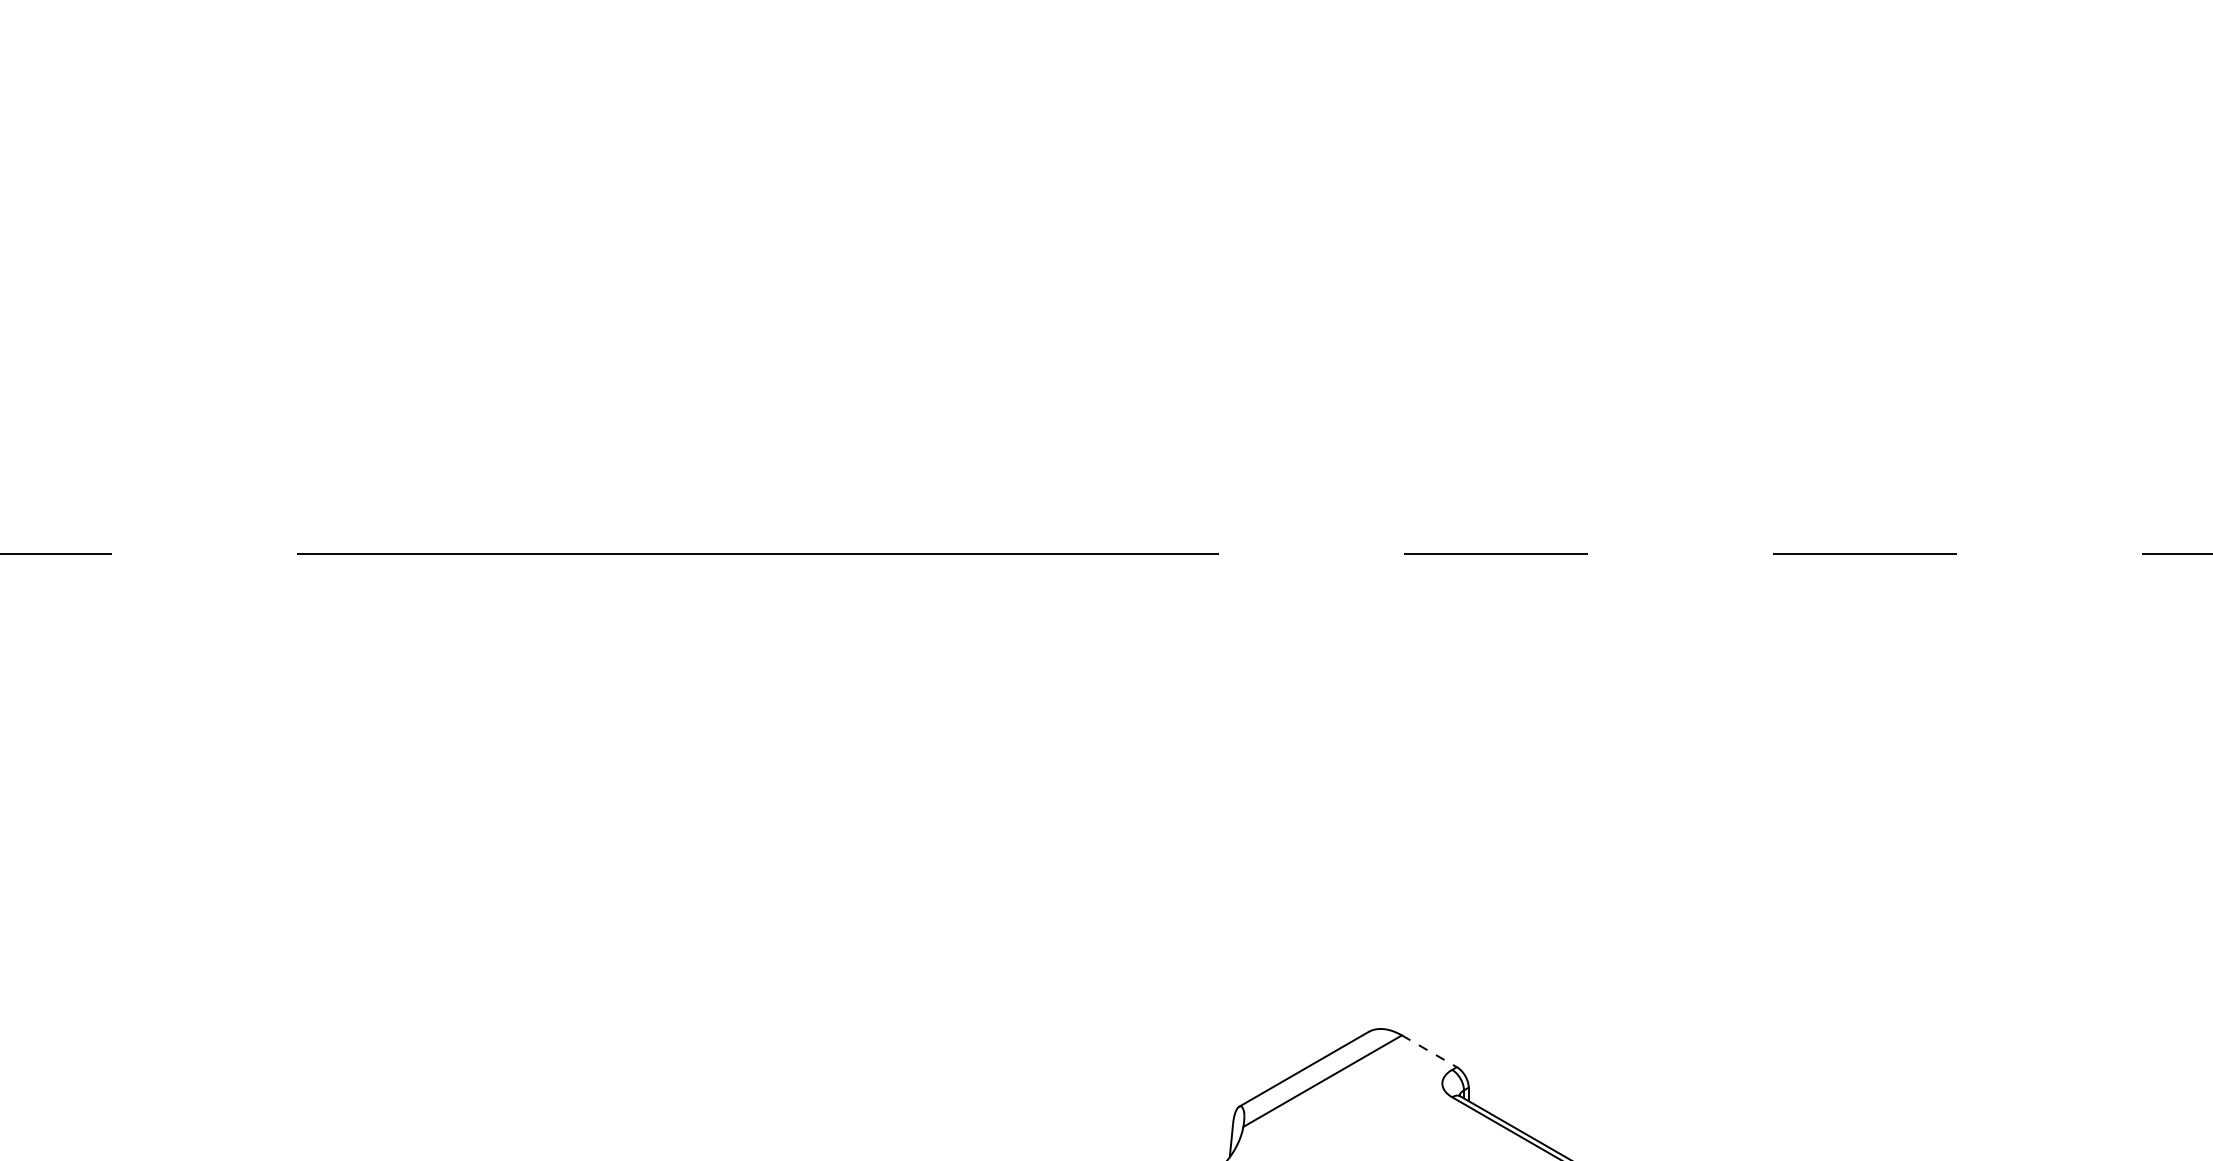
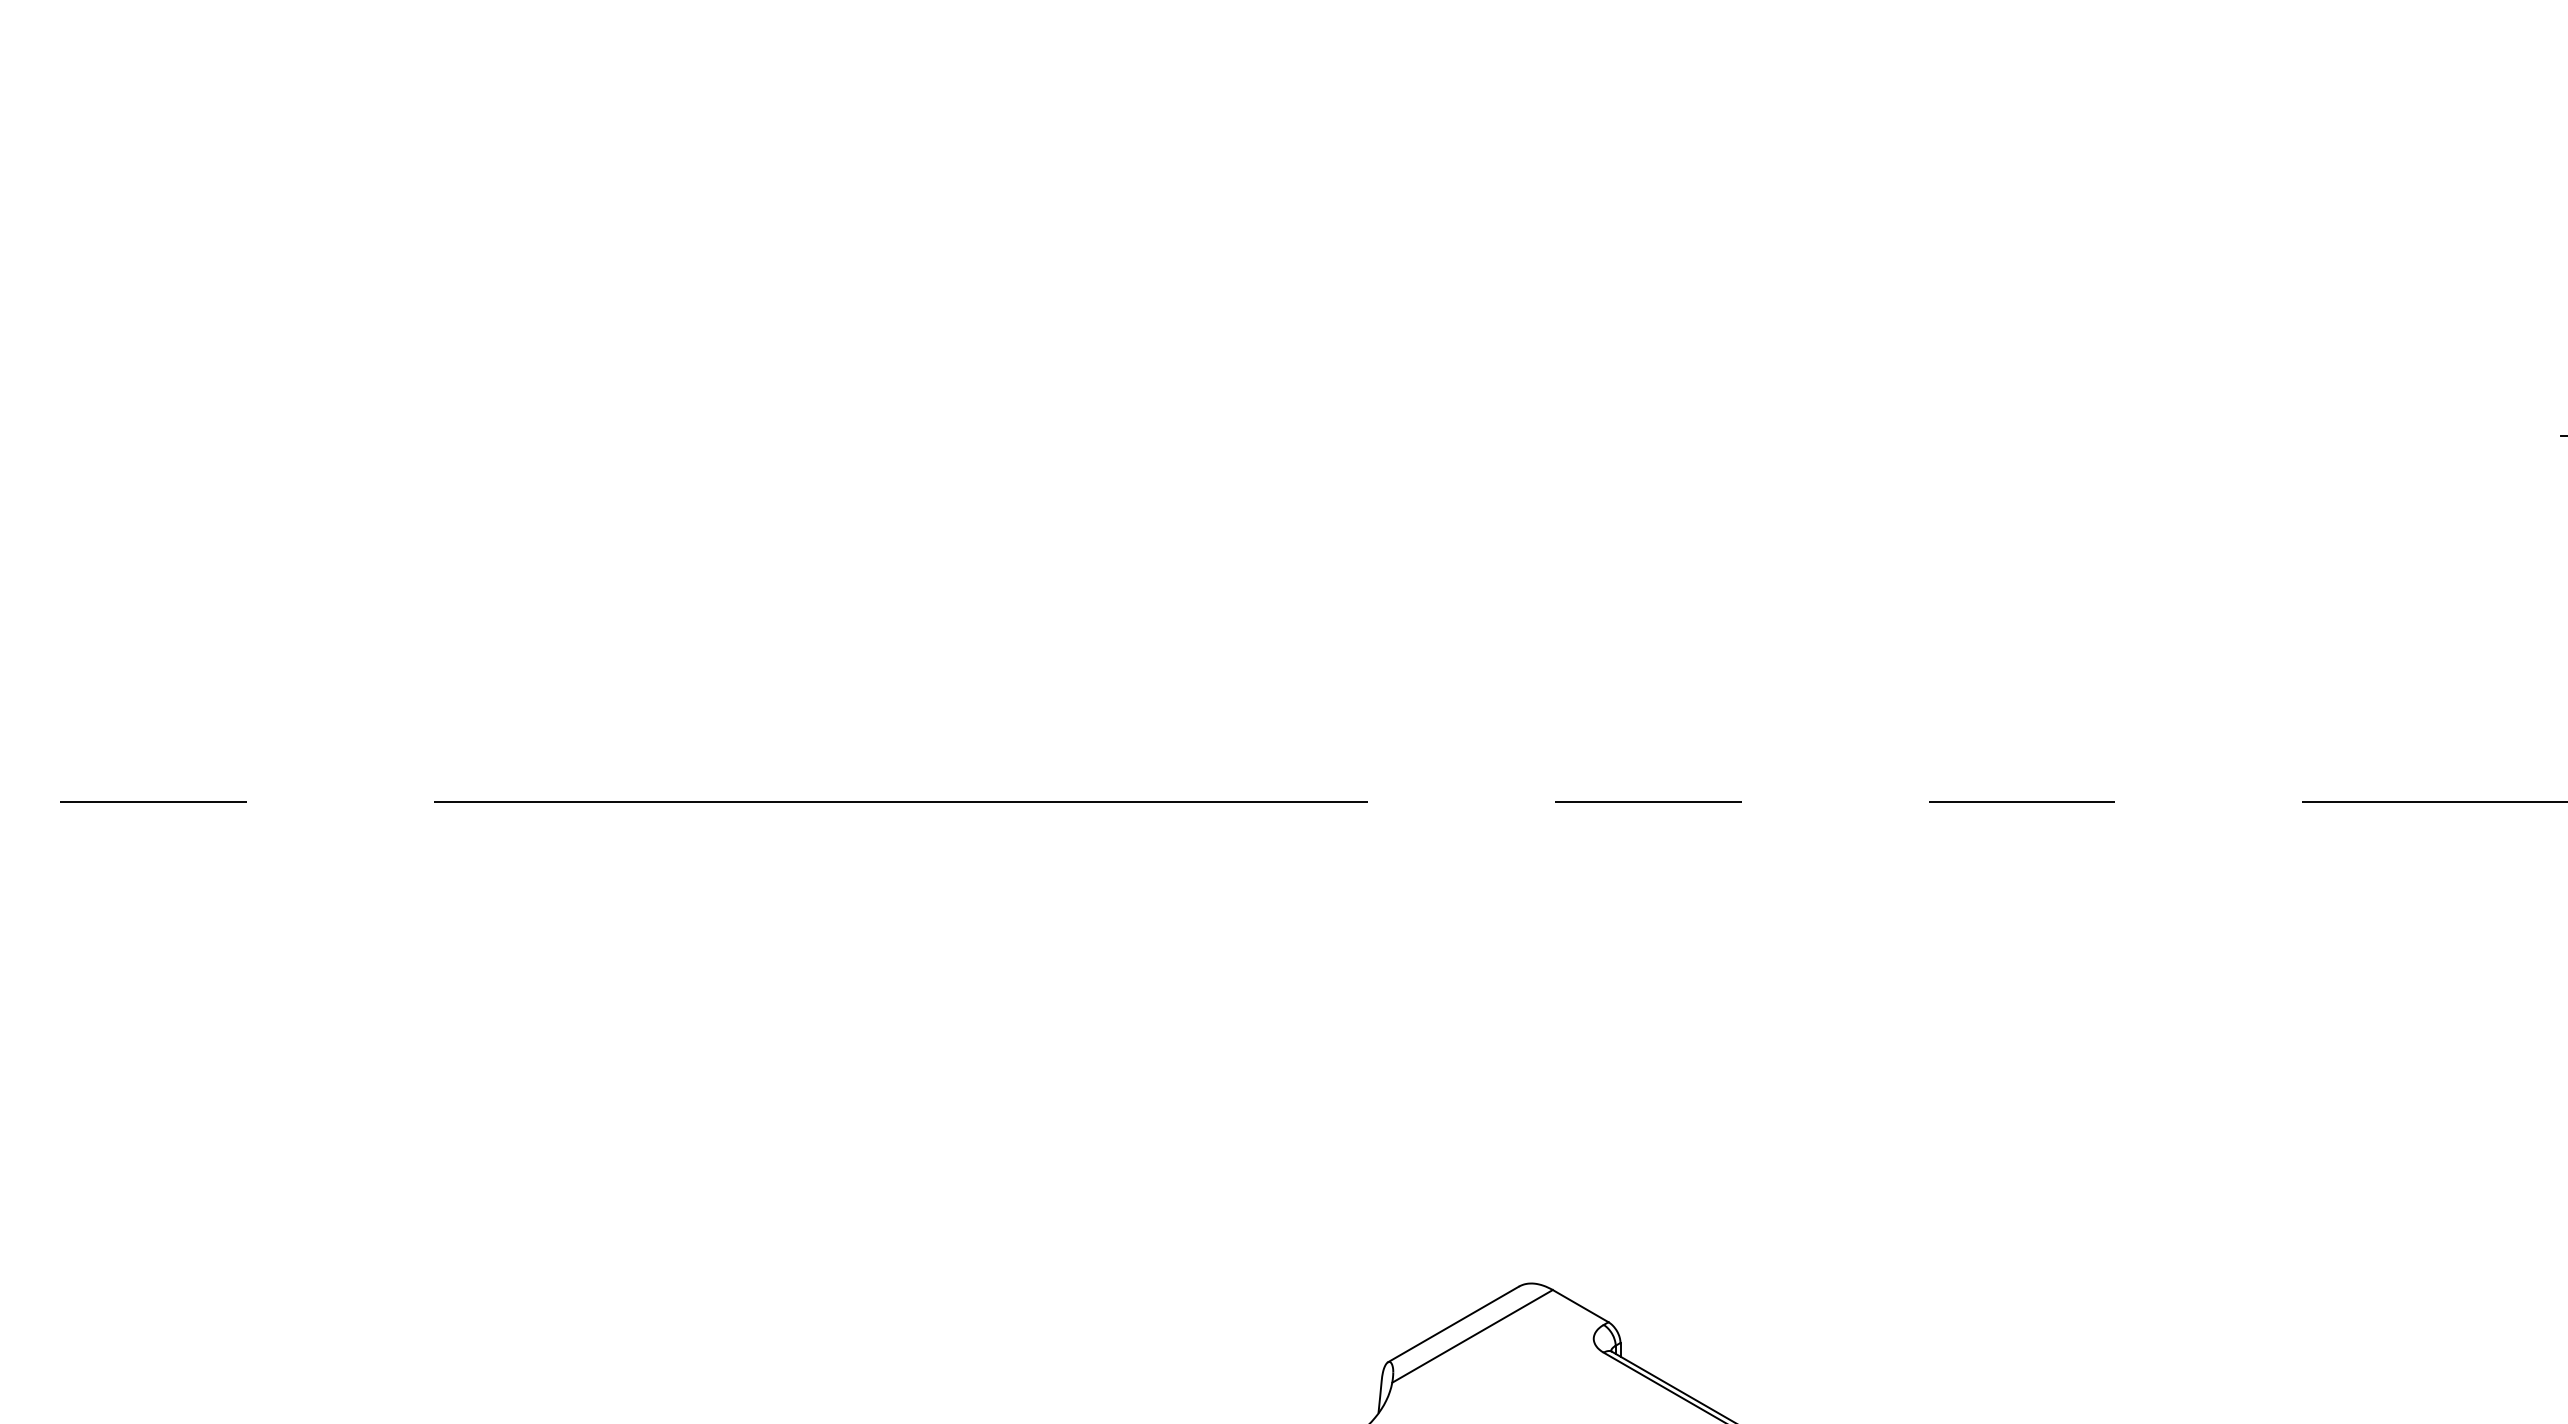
line: (1430, 1051) -> (1581, 1306), dashed -> solid

